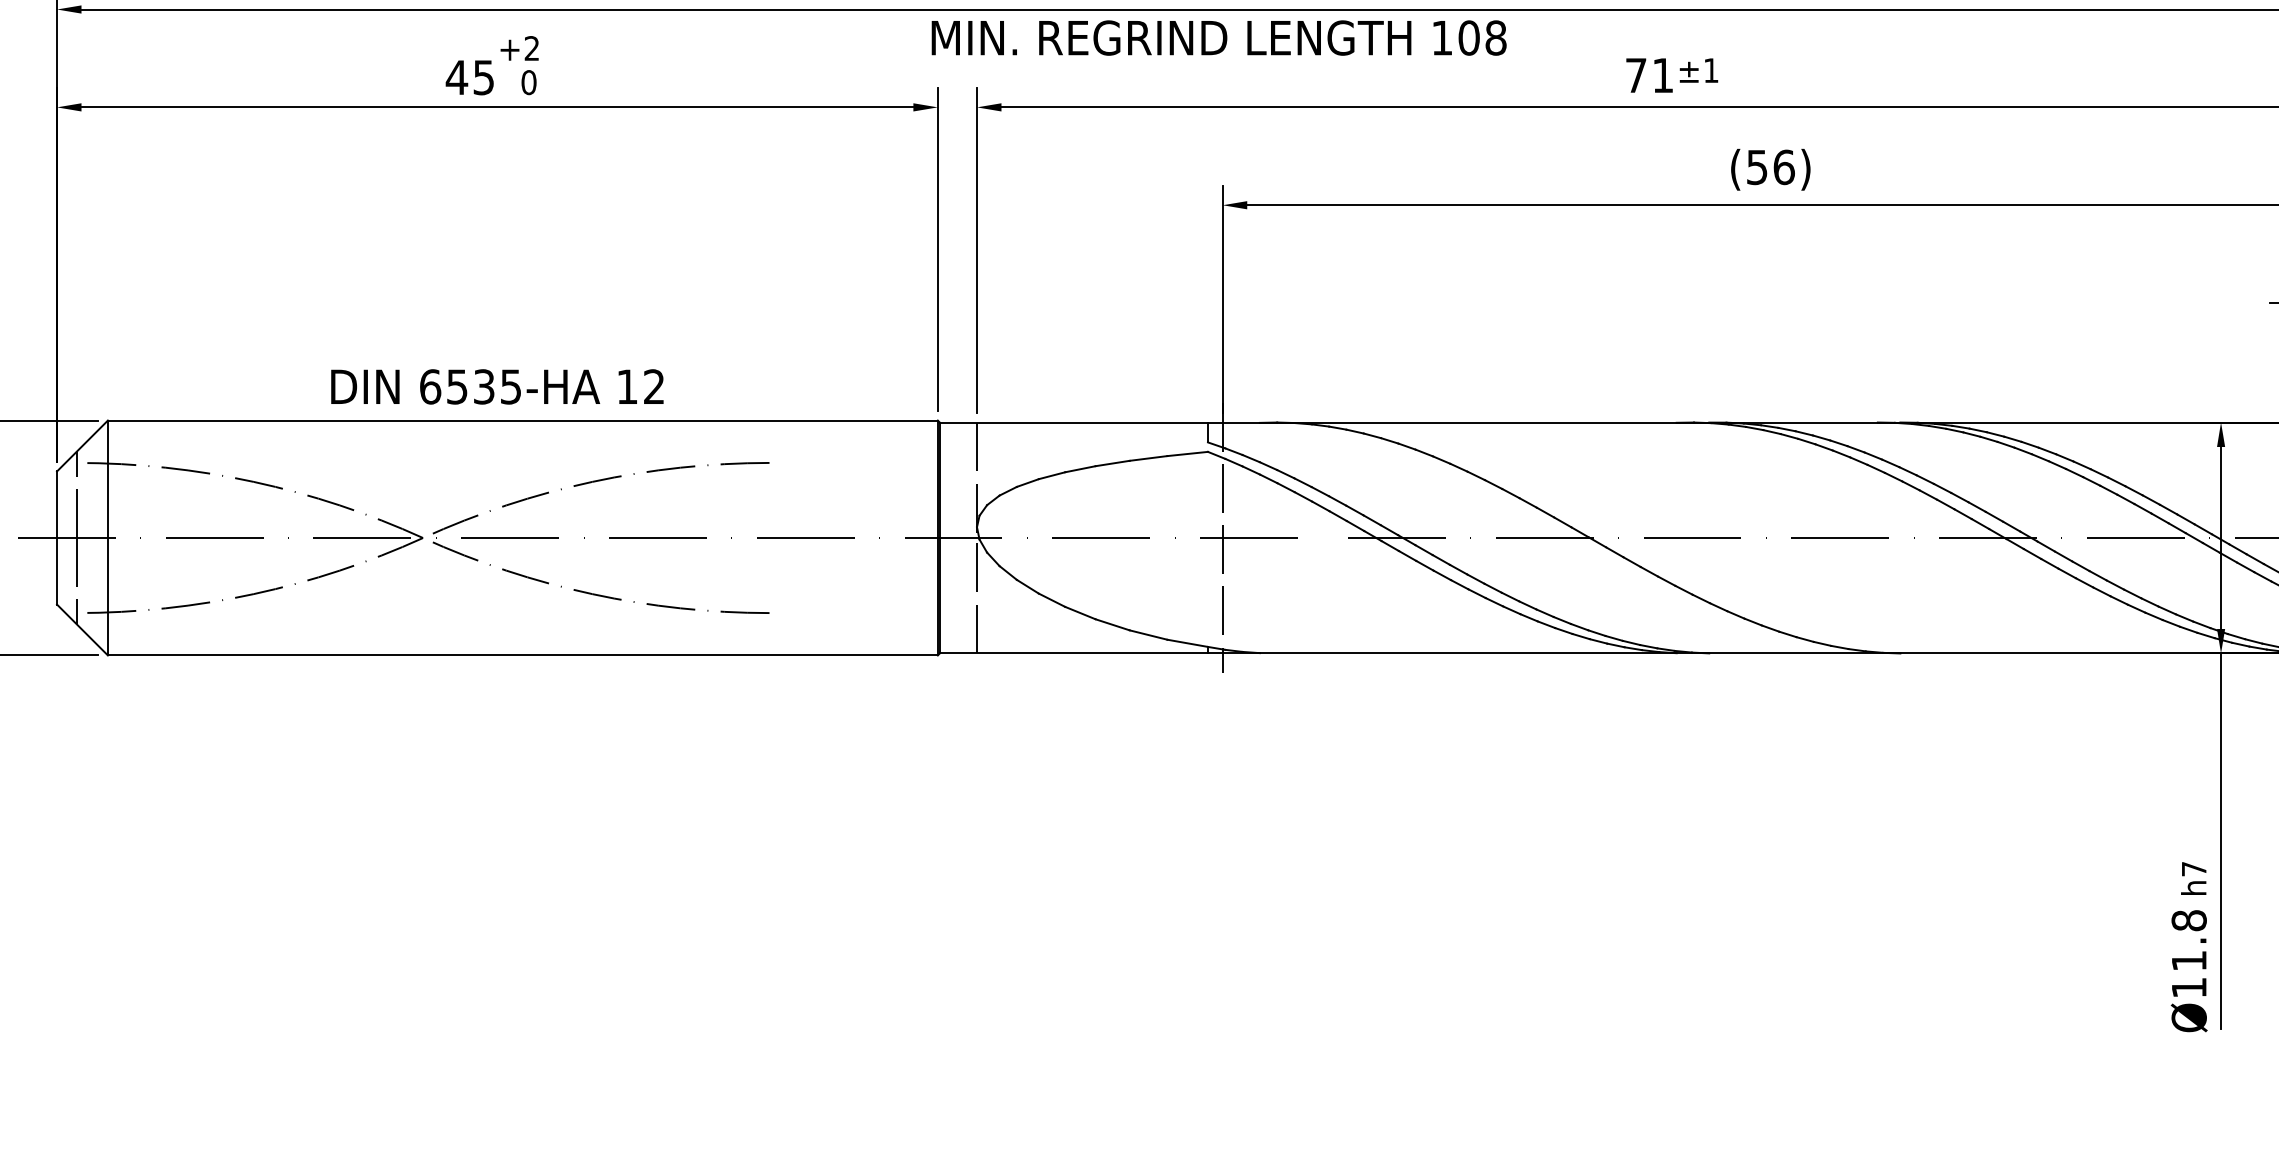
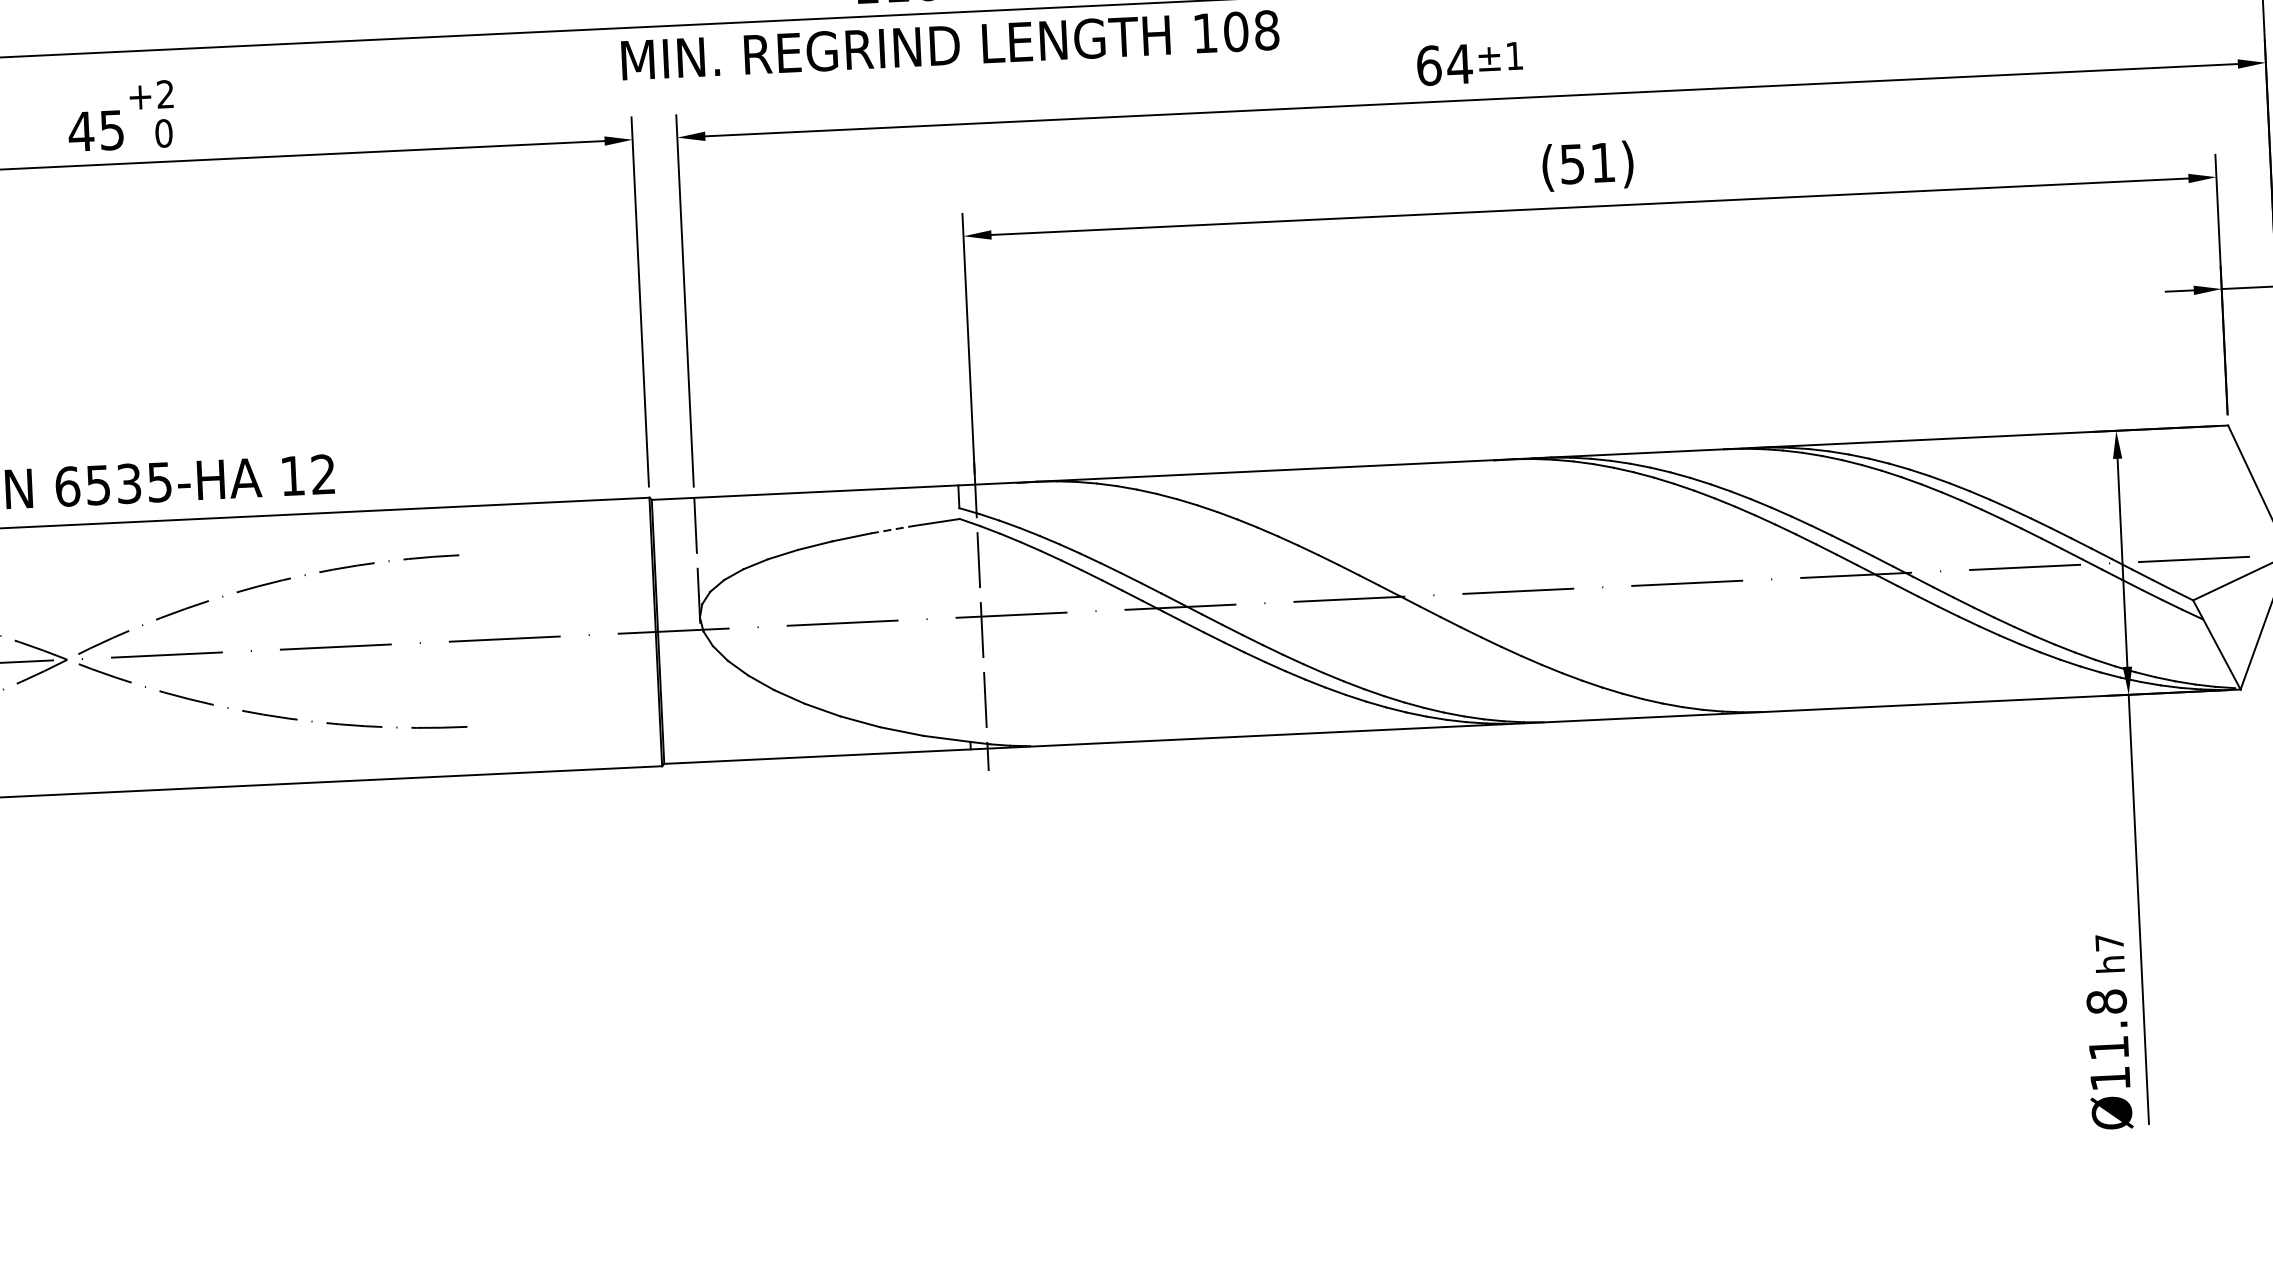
text: (1649, 75) -> (1444, 64), 71 -> 64
text: (1783, 167) -> (1602, 162), (56) -> (51)
line: (1148, 458) -> (892, 529), solid -> dashed
line: (977, 595) -> (704, 695), removed

